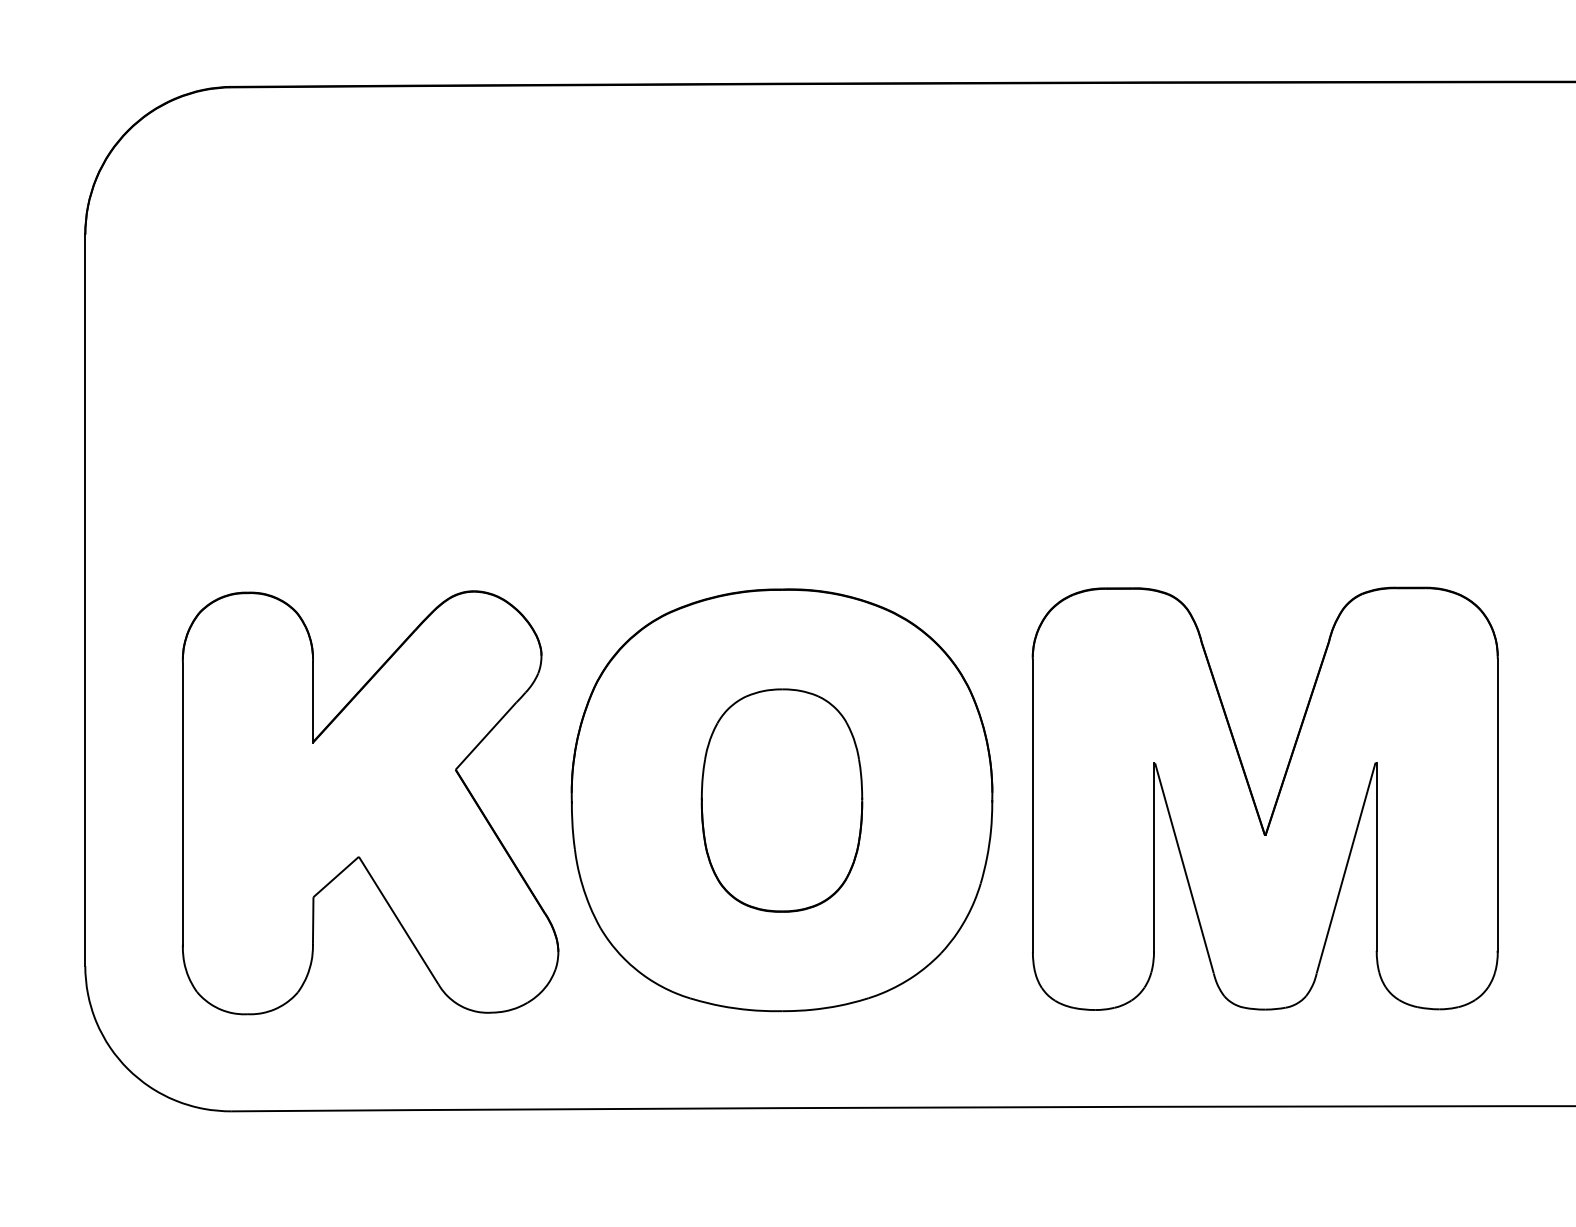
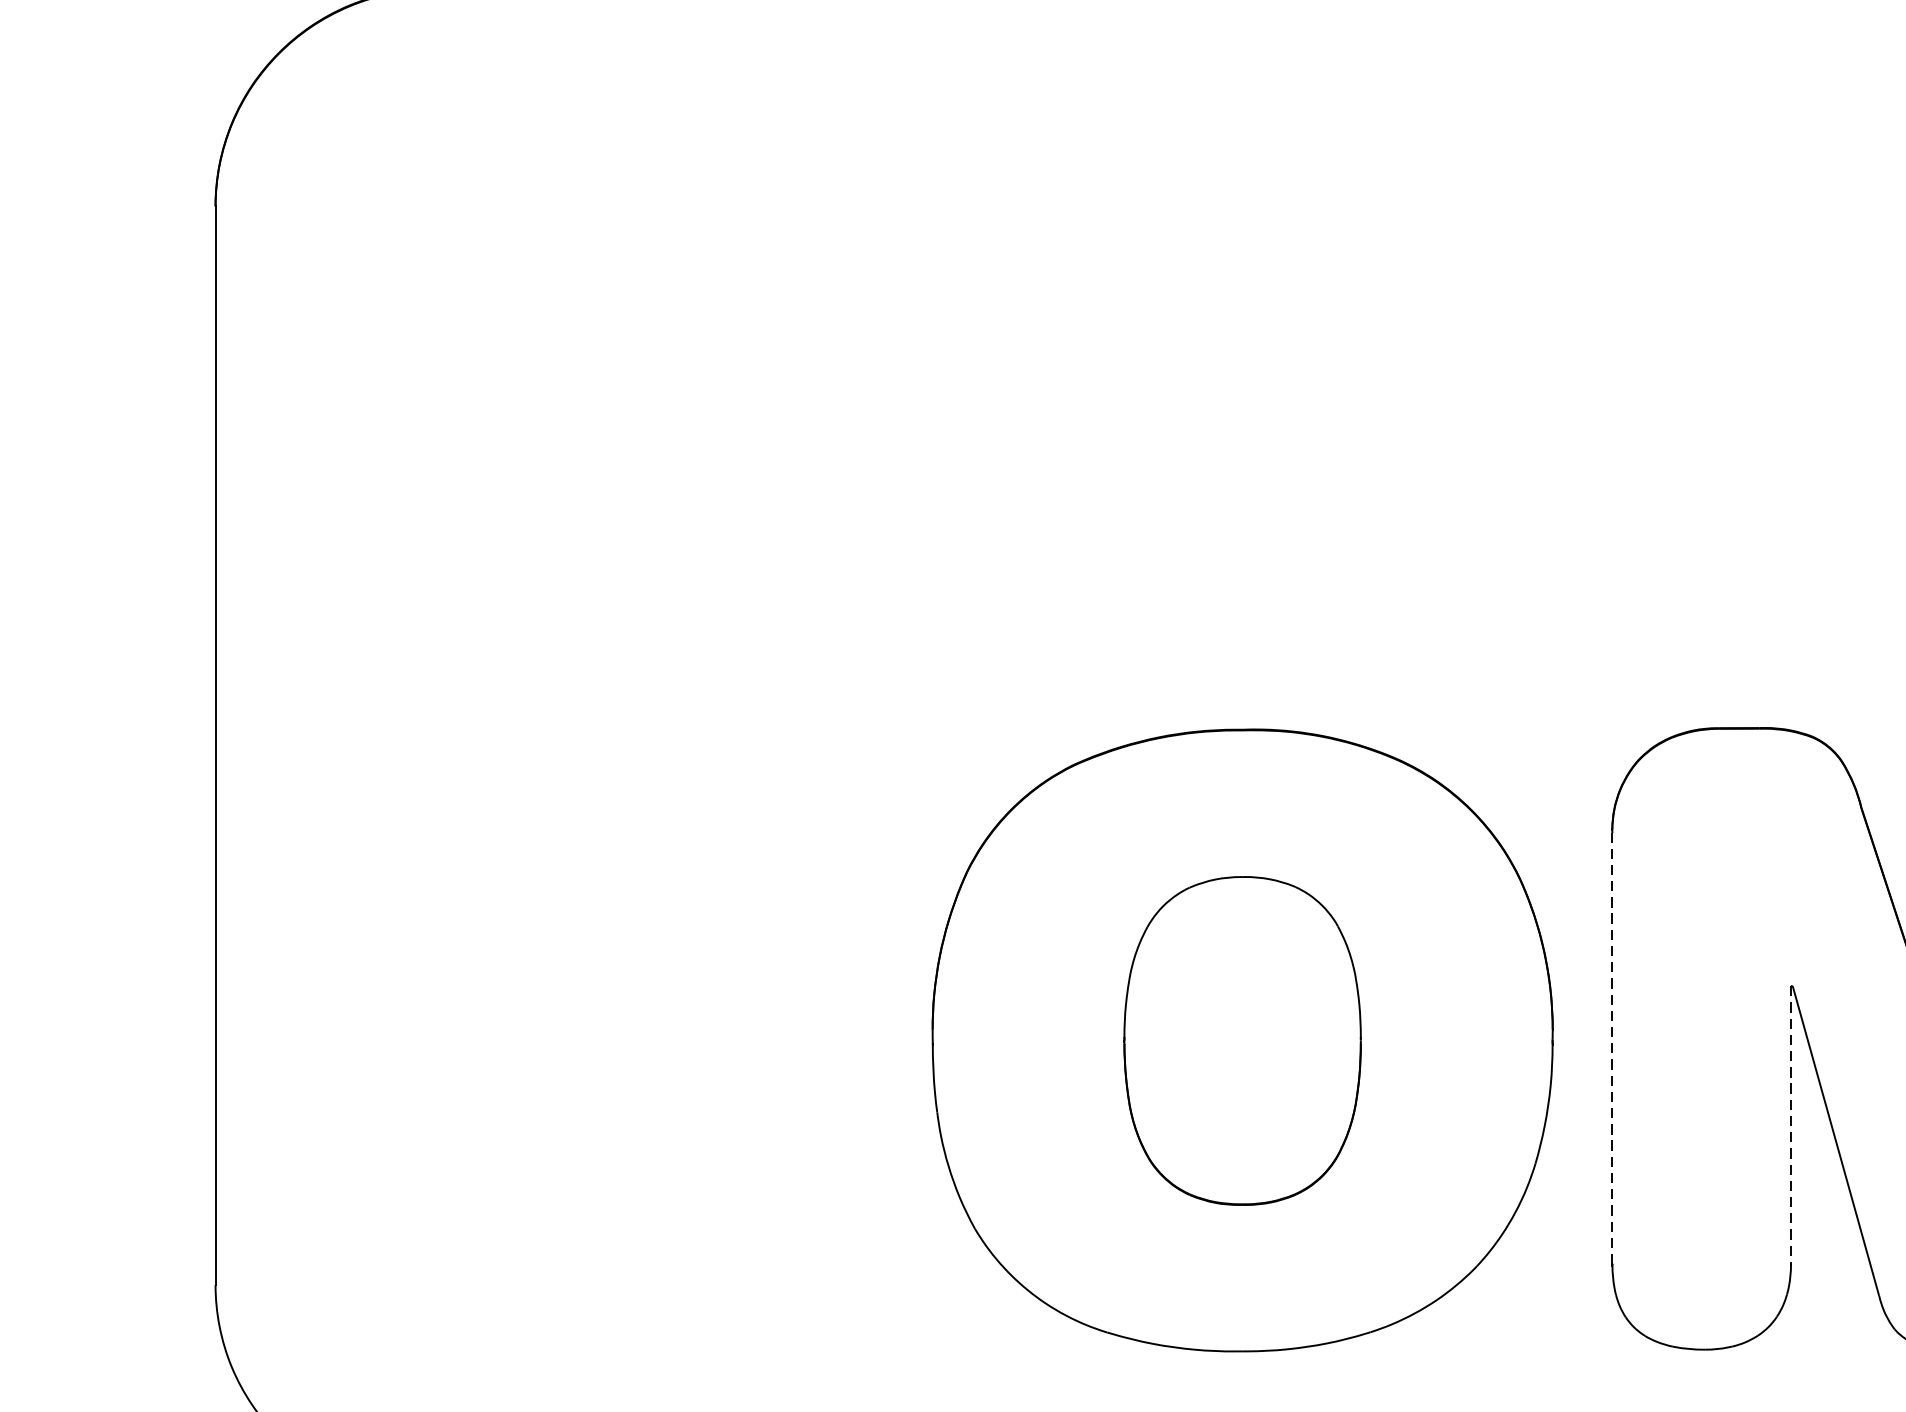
part: (370, 802) -> (635, 1043), removed
line: (1032, 805) -> (1611, 1048), solid -> dashed
line: (1153, 858) -> (1790, 1126), solid -> dashed

